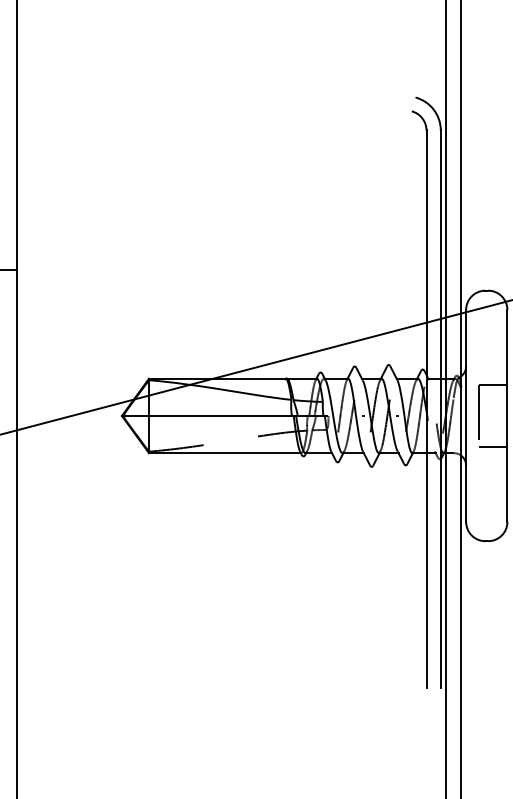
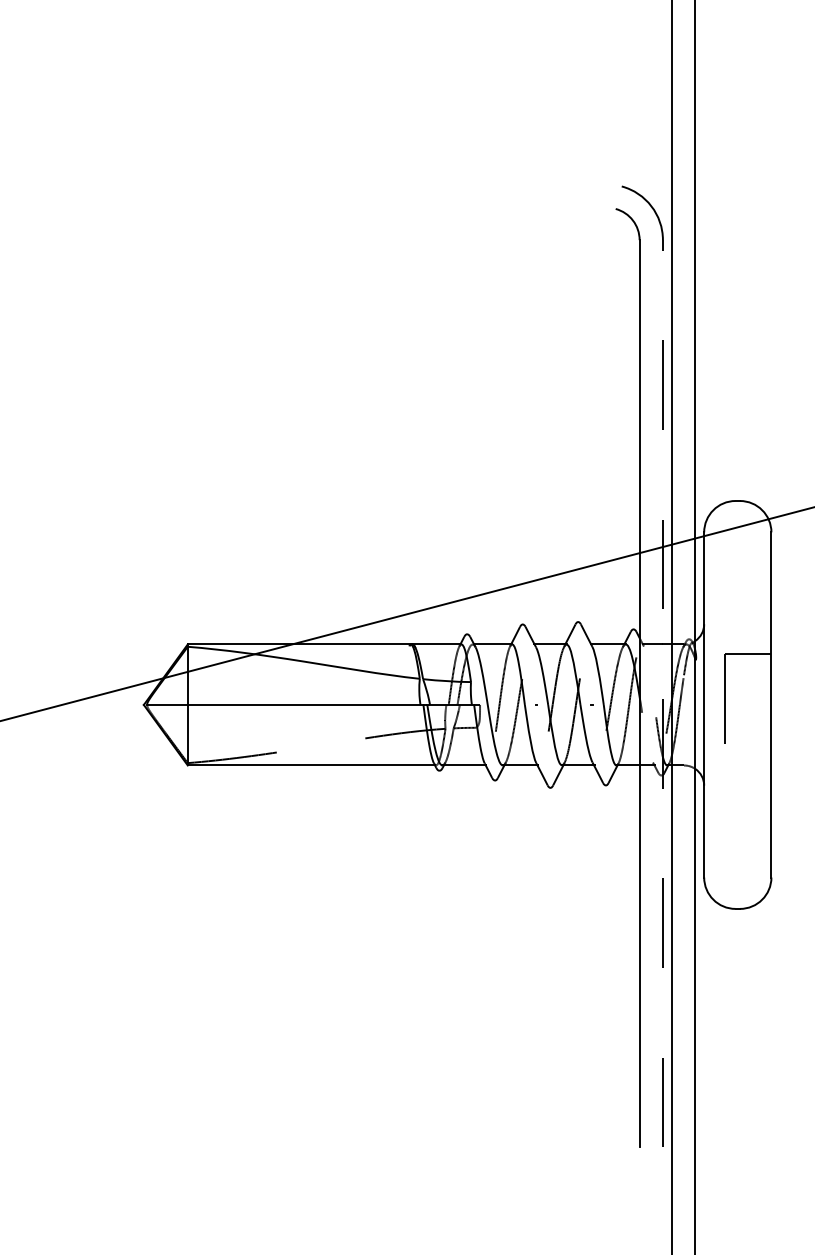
line: (440, 409) -> (662, 694), solid -> dashed
line: (492, 447) -> (747, 756), removed

